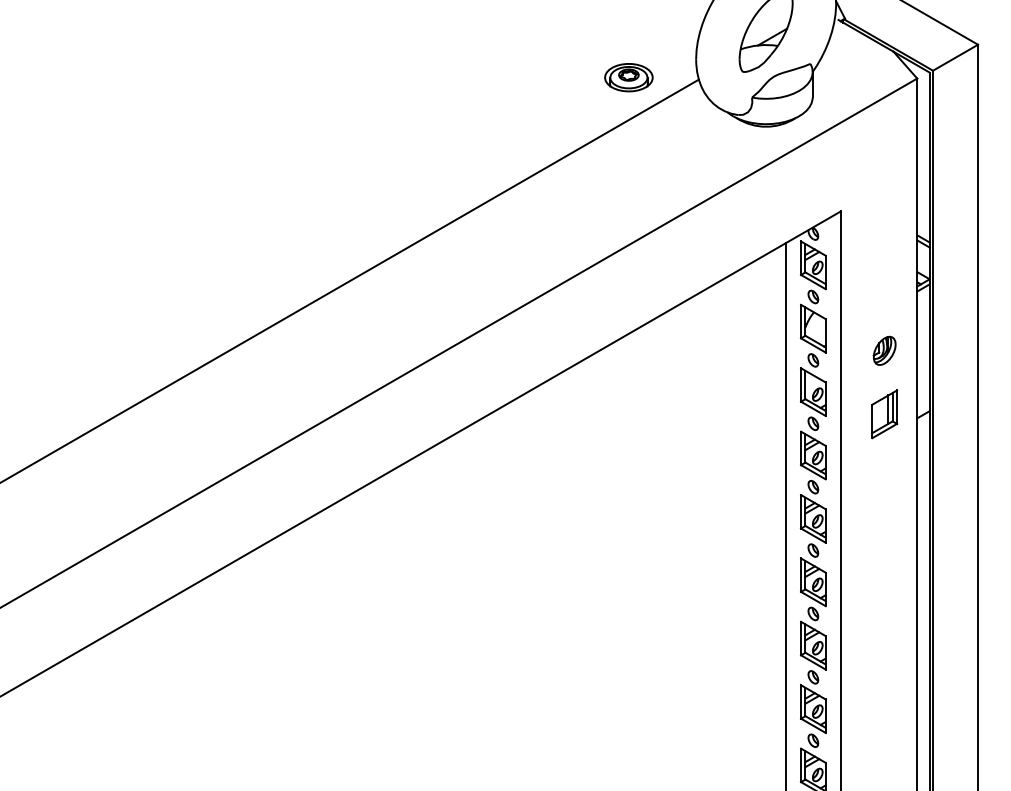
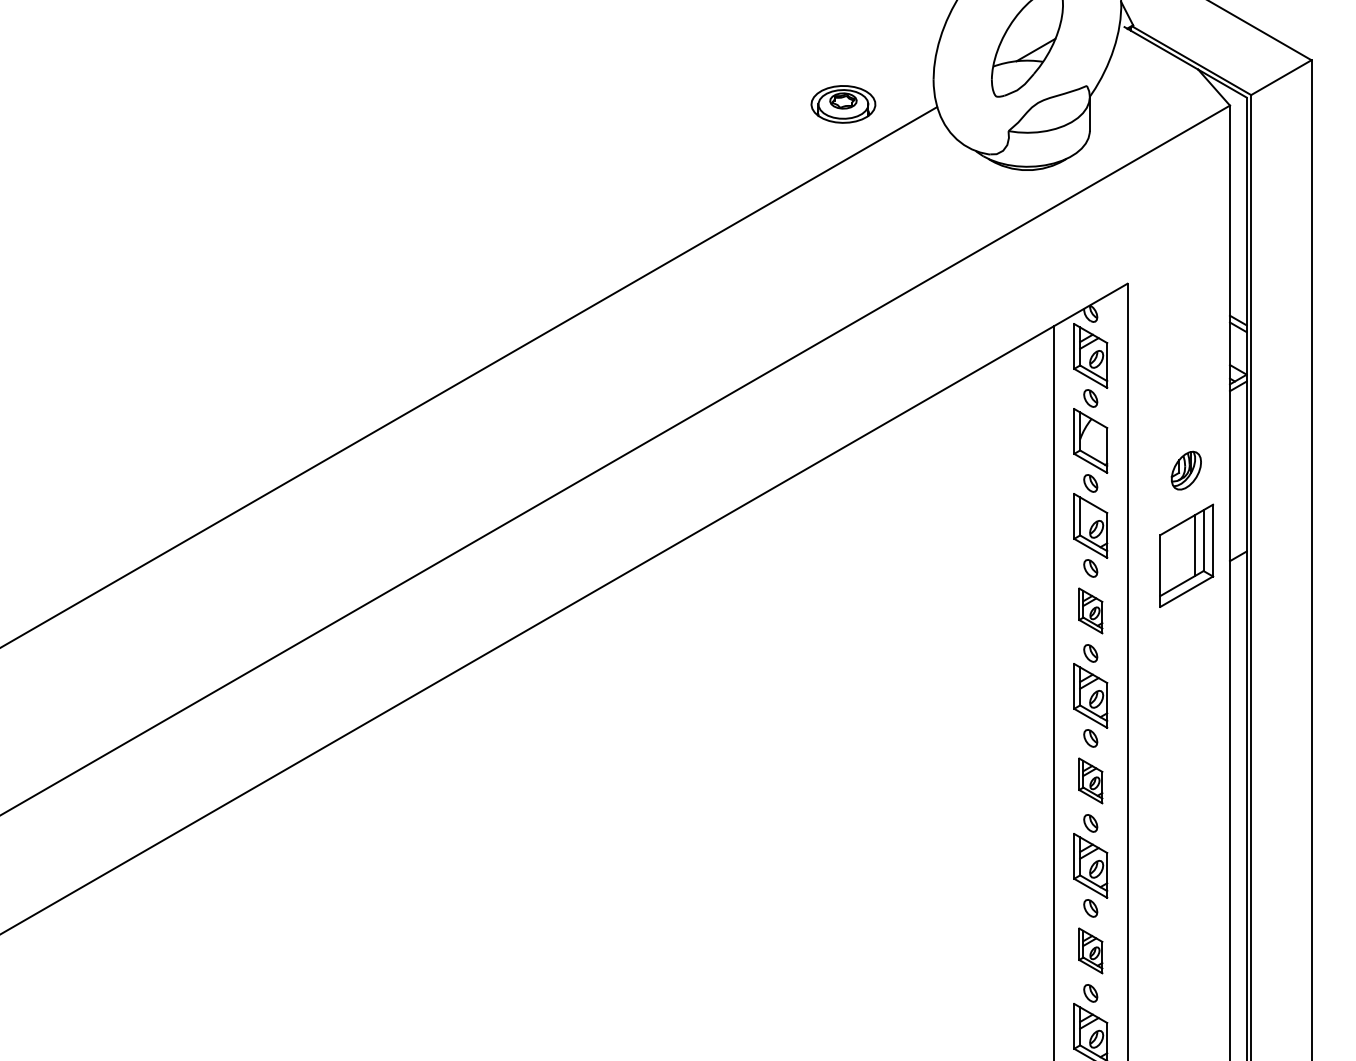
part: (884, 414) -> (1185, 555), size x1.6
part: (813, 455) -> (1090, 610), size x0.7
part: (813, 581) -> (1090, 780), size x0.7
part: (813, 708) -> (1090, 950), size x0.7

